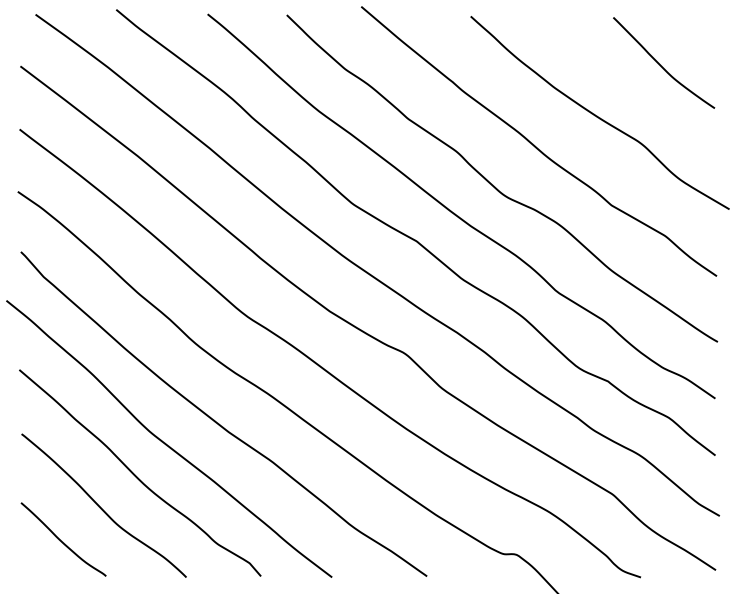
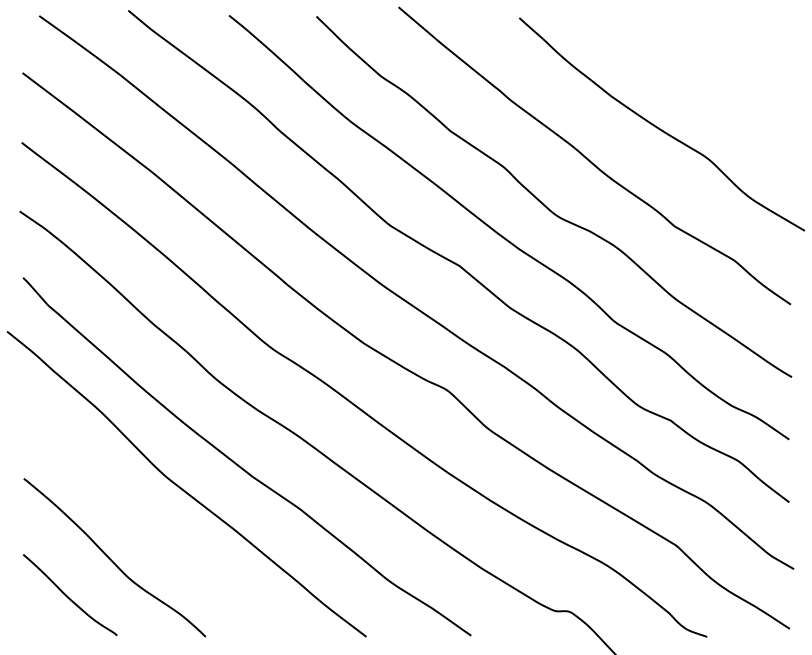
curve: (661, 65) -> (729, 72), removed
curve: (136, 475) -> (150, 524), removed

